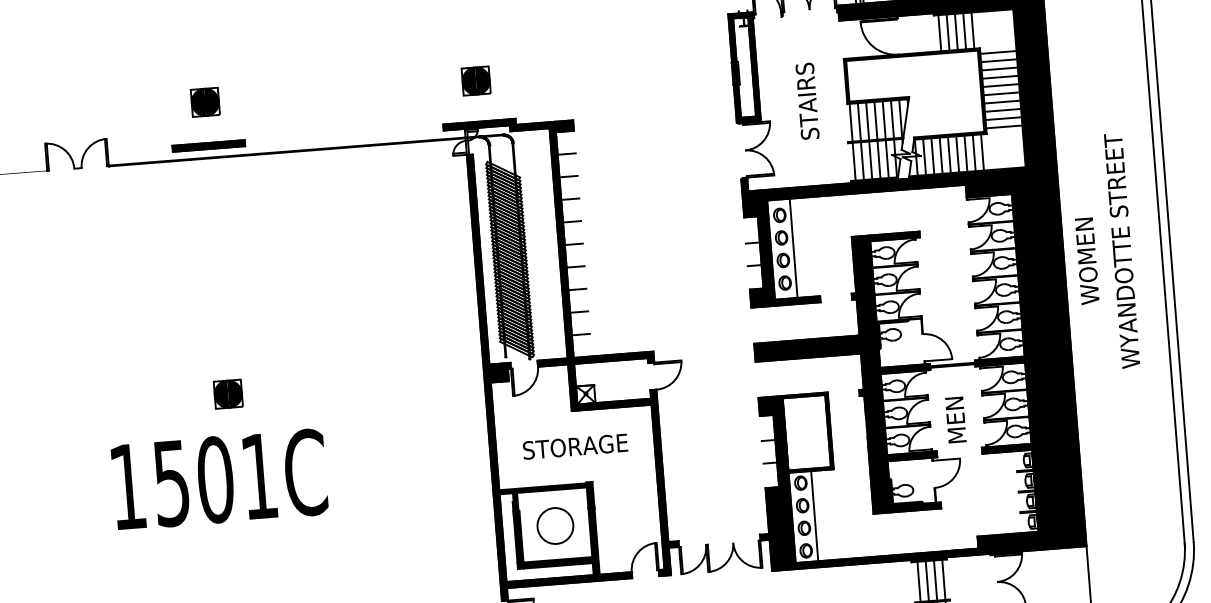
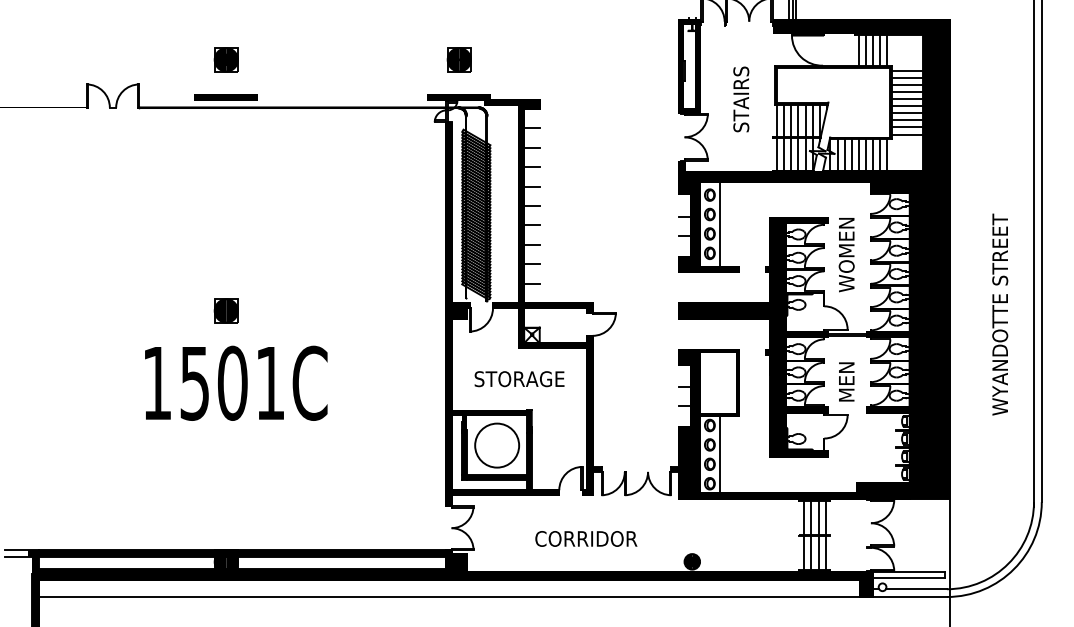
text: (1122, 250) -> (1000, 314), moved
text: (1087, 261) -> (846, 255), moved
text: (219, 478) -> (236, 382), moved
circle: (555, 525) -> (497, 445), size x1.43

